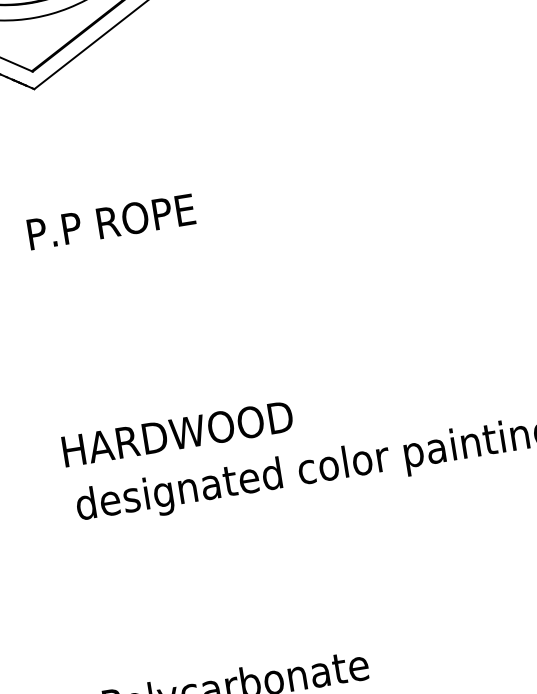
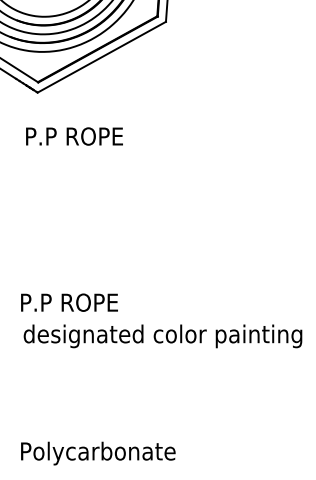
text: (111, 221) -> (74, 136), moved
text: (180, 433) -> (89, 302), HARDWOOD -> P.P ROPE

